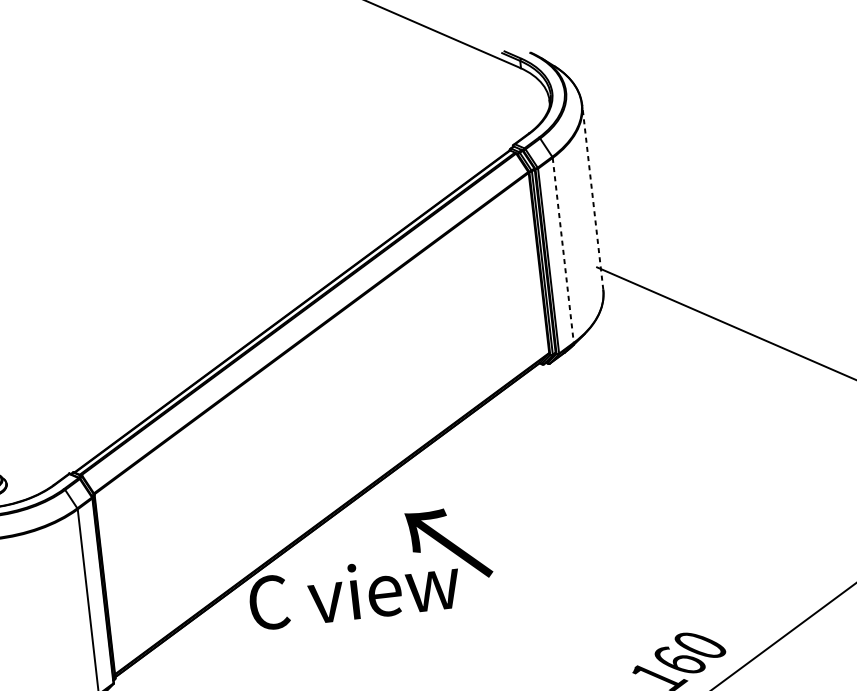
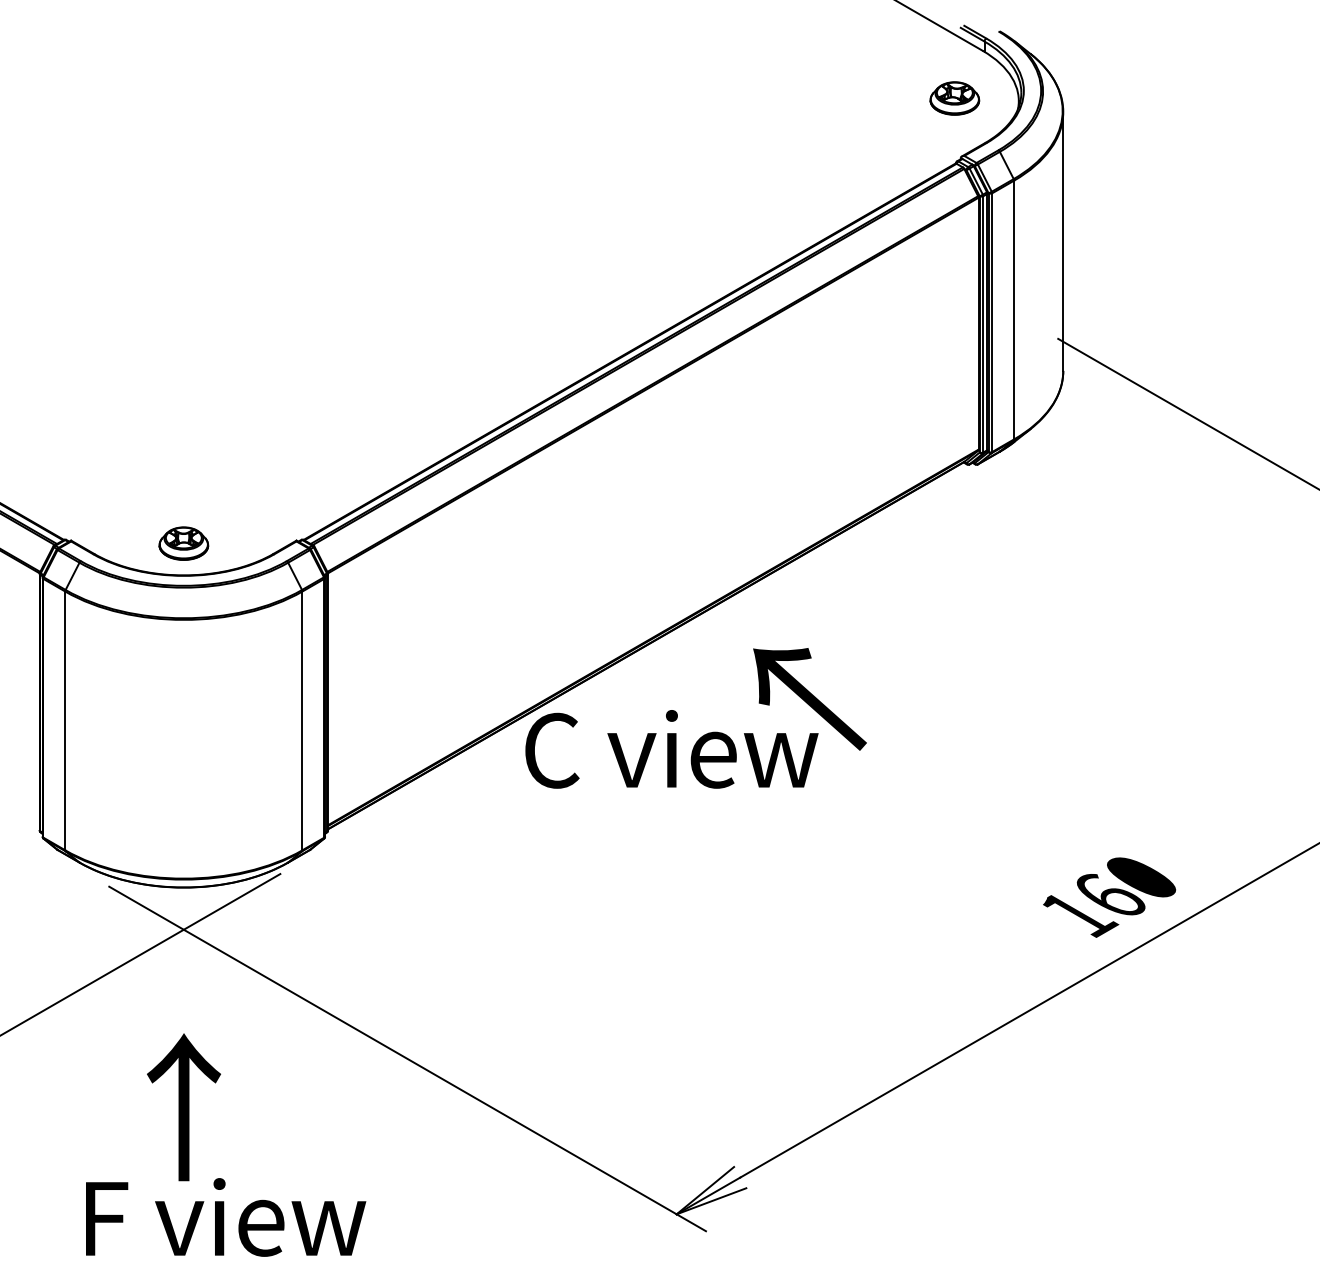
part: (503, 104) -> (954, 98), added
line: (592, 197) -> (1063, 241), dashed -> solid
line: (563, 250) -> (1014, 310), dashed -> solid

